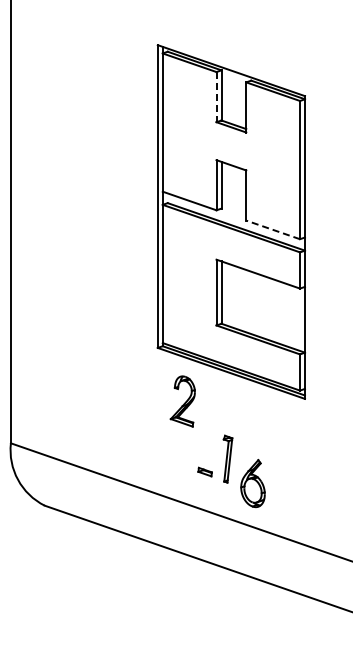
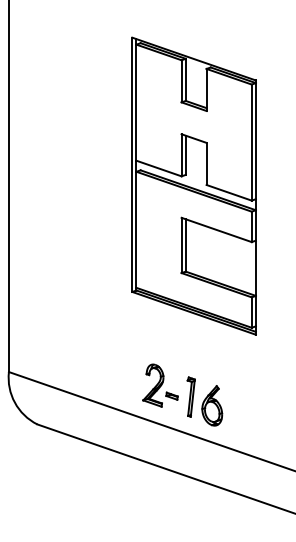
line: (216, 97) -> (181, 81), dashed -> solid
line: (272, 229) -> (228, 192), dashed -> solid
part: (182, 401) -> (153, 385), moved
part: (227, 458) -> (190, 396), moved

